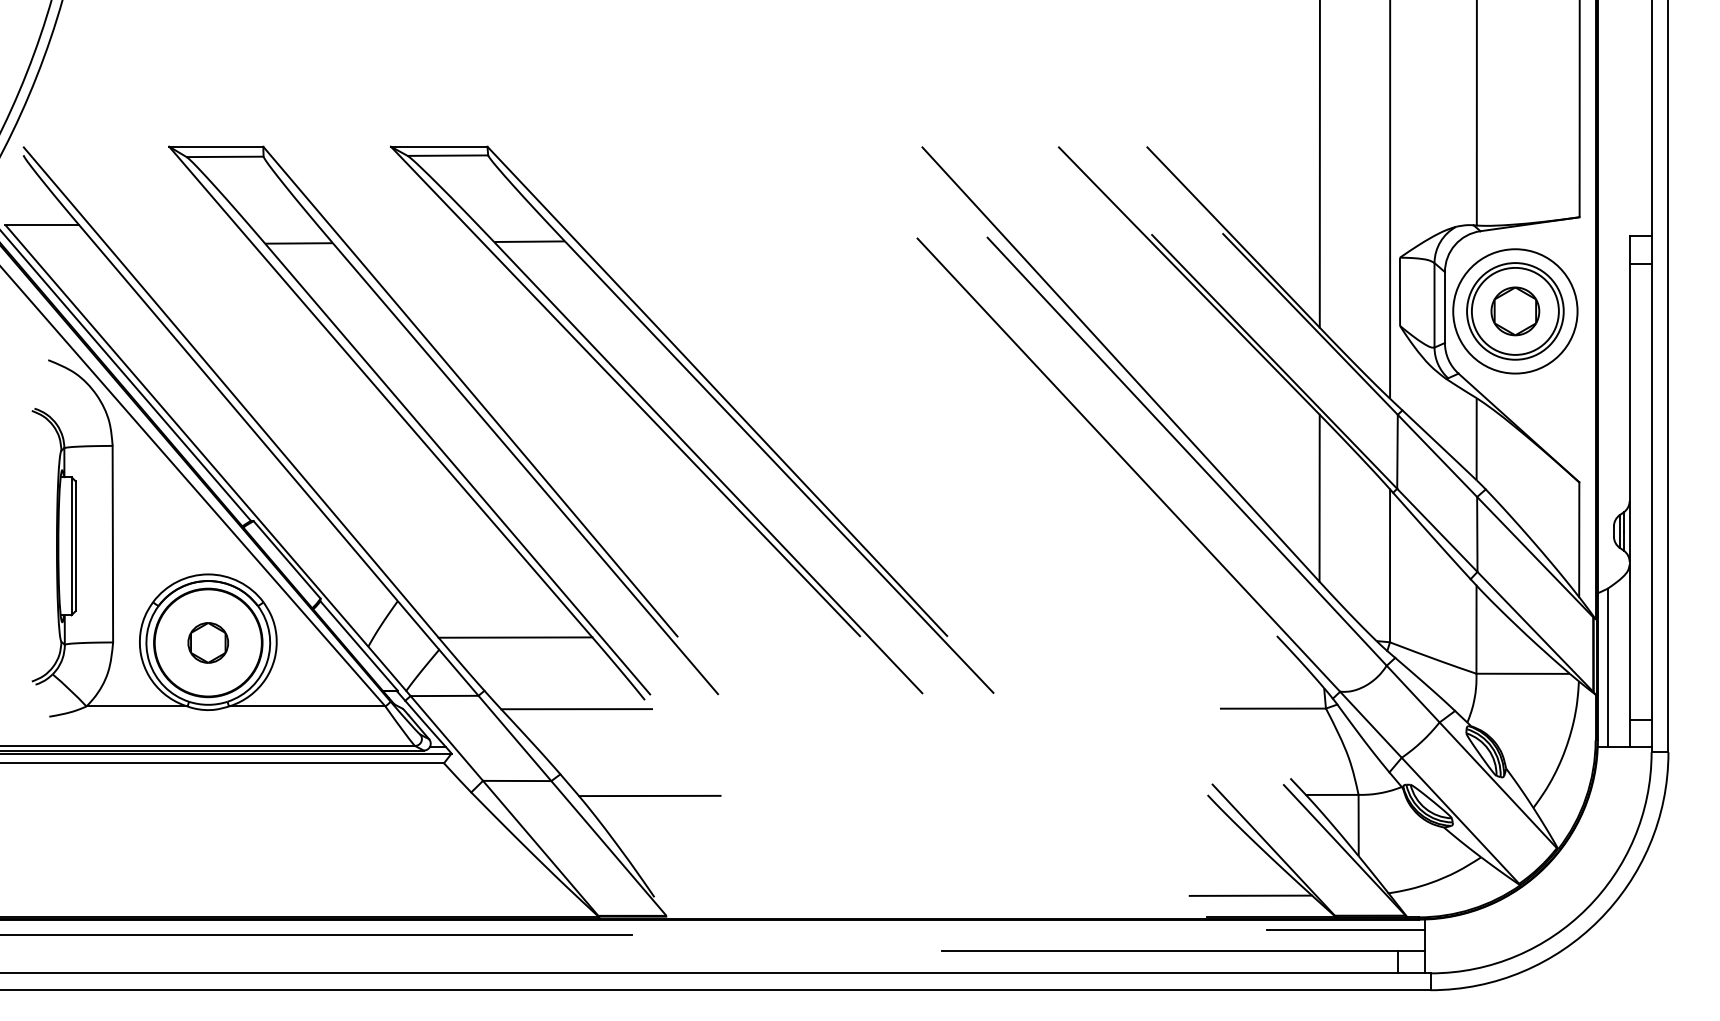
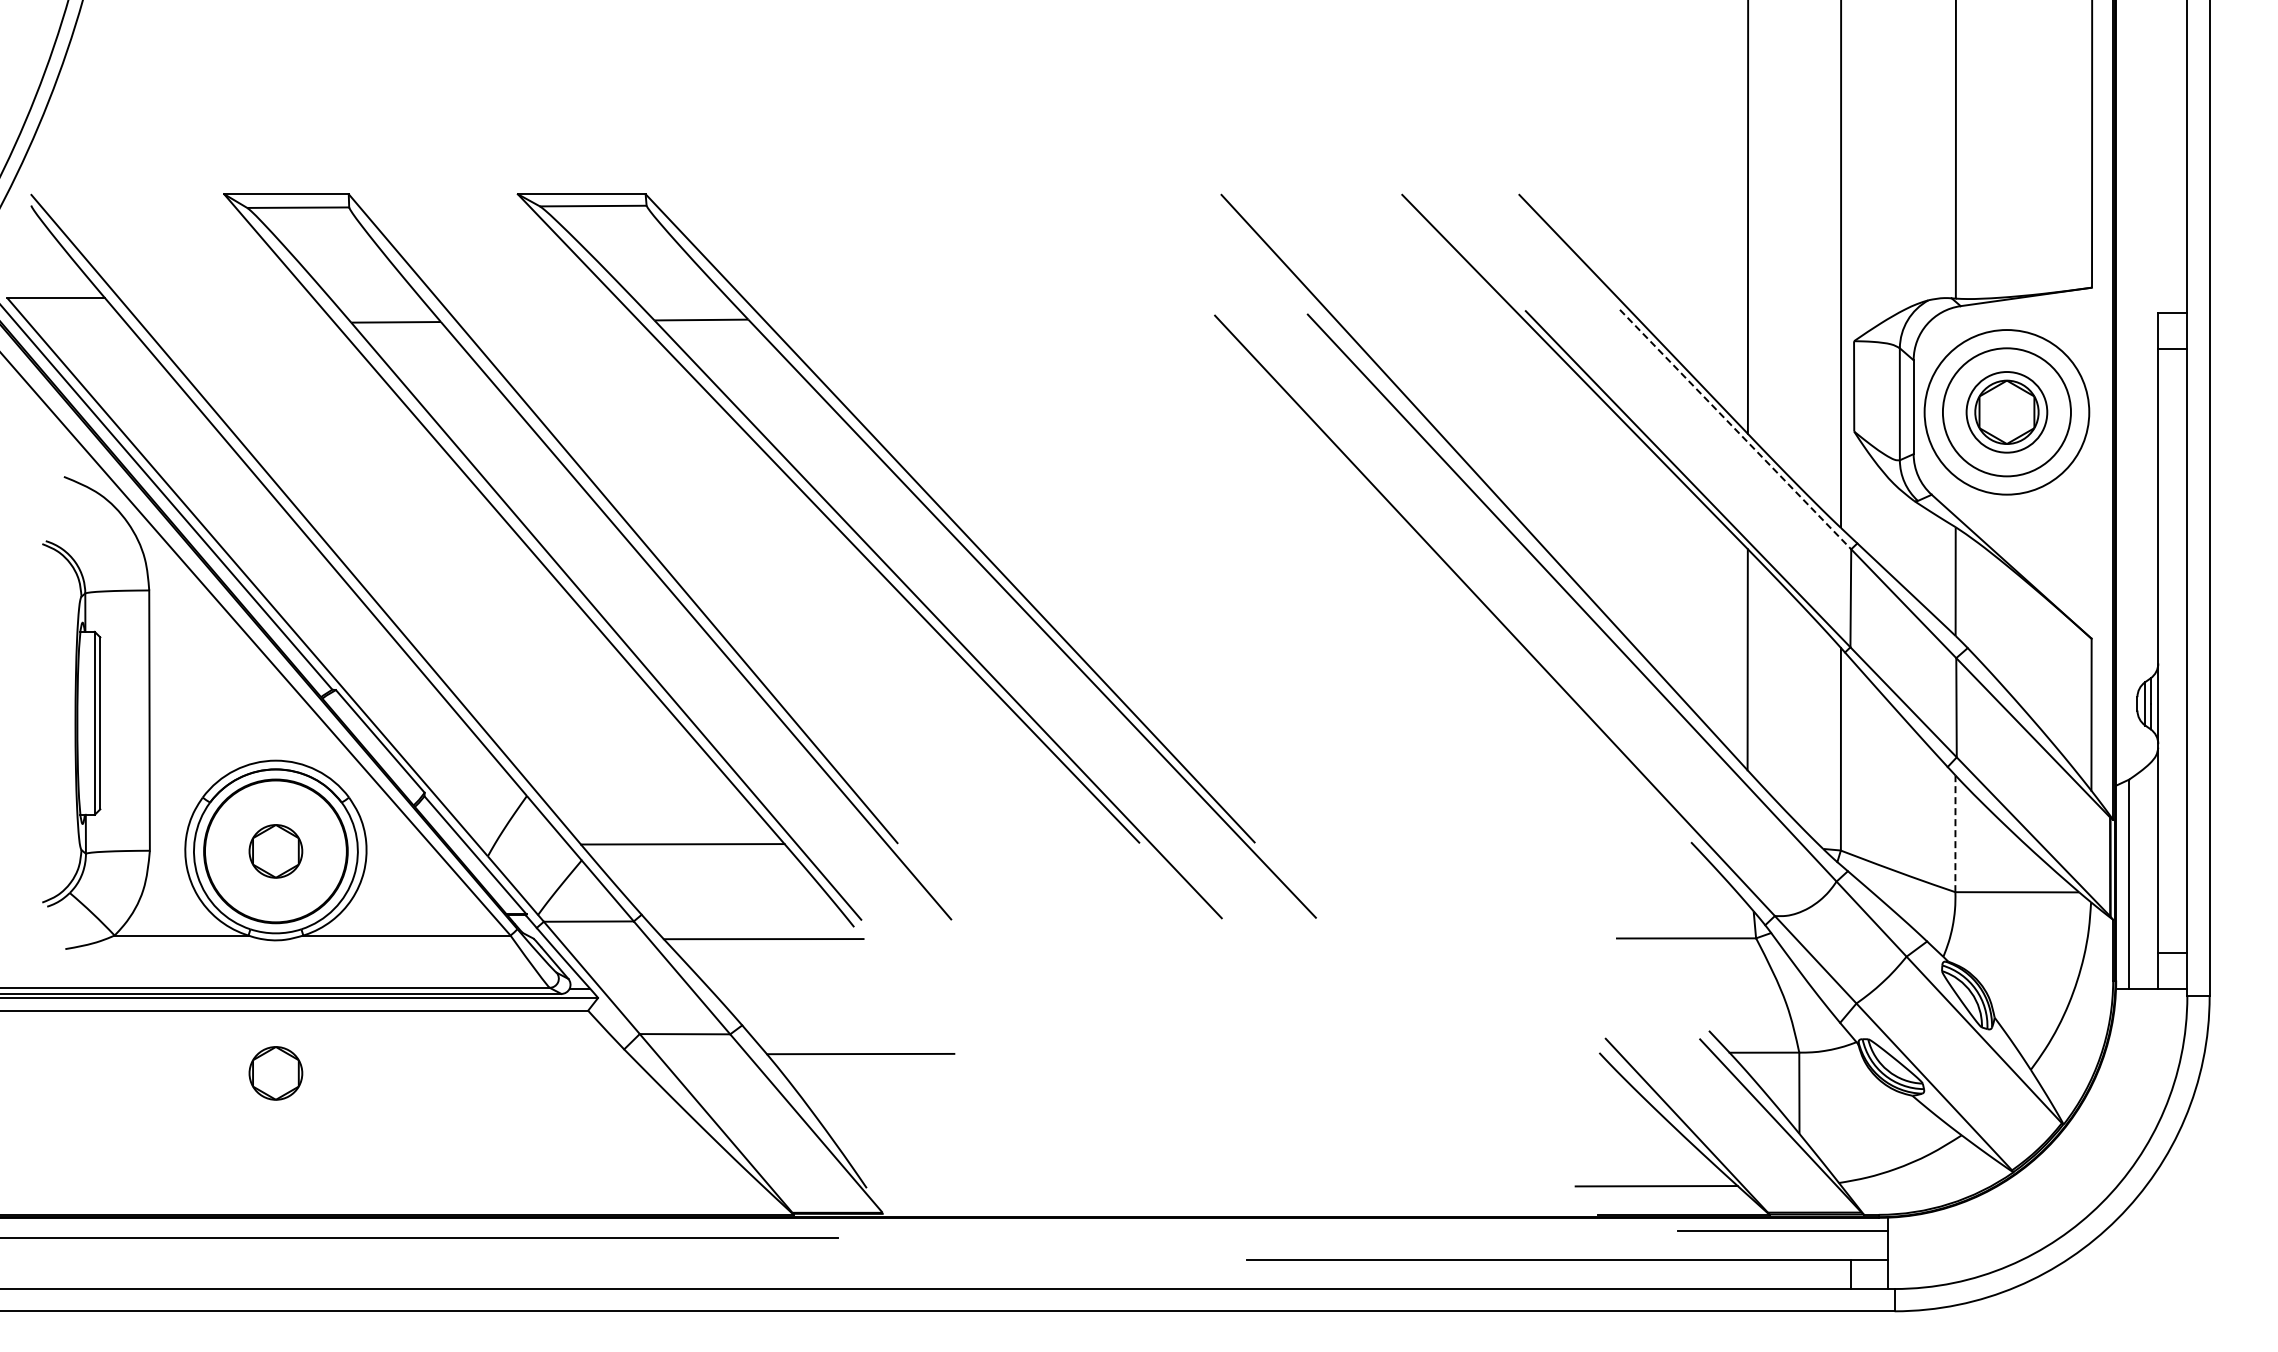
circle: (1515, 310) -> (2006, 411), size x0.7
line: (1310, 324) -> (1735, 429), solid -> dashed
line: (1476, 629) -> (1955, 833), solid -> dashed
part: (207, 810) -> (275, 1073), added

